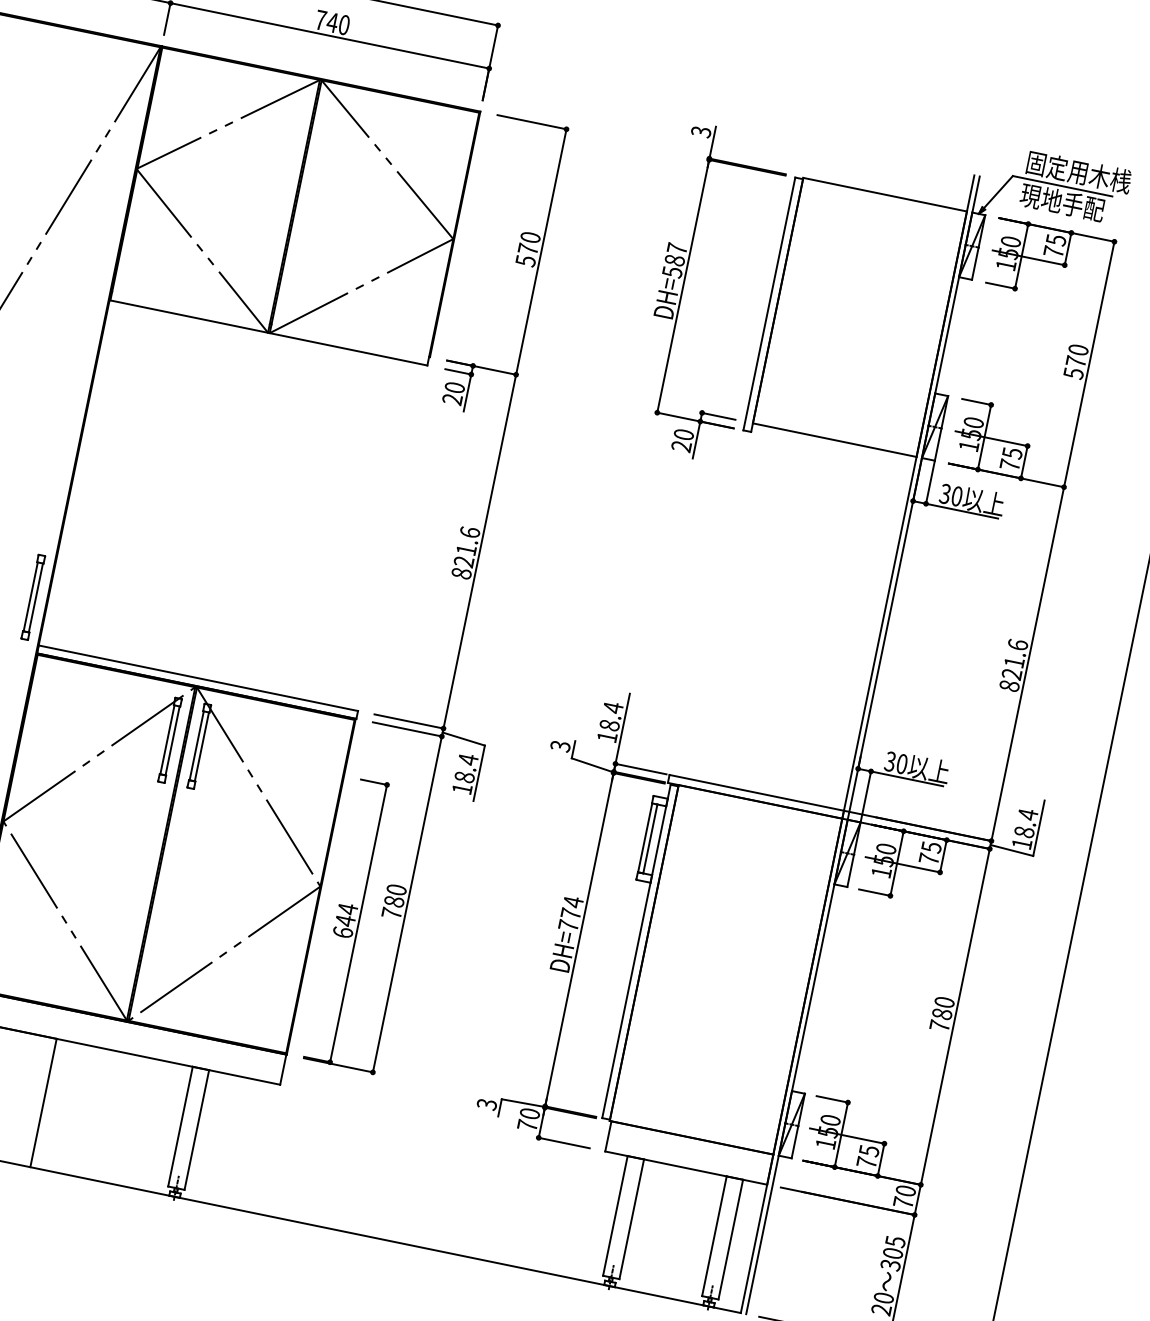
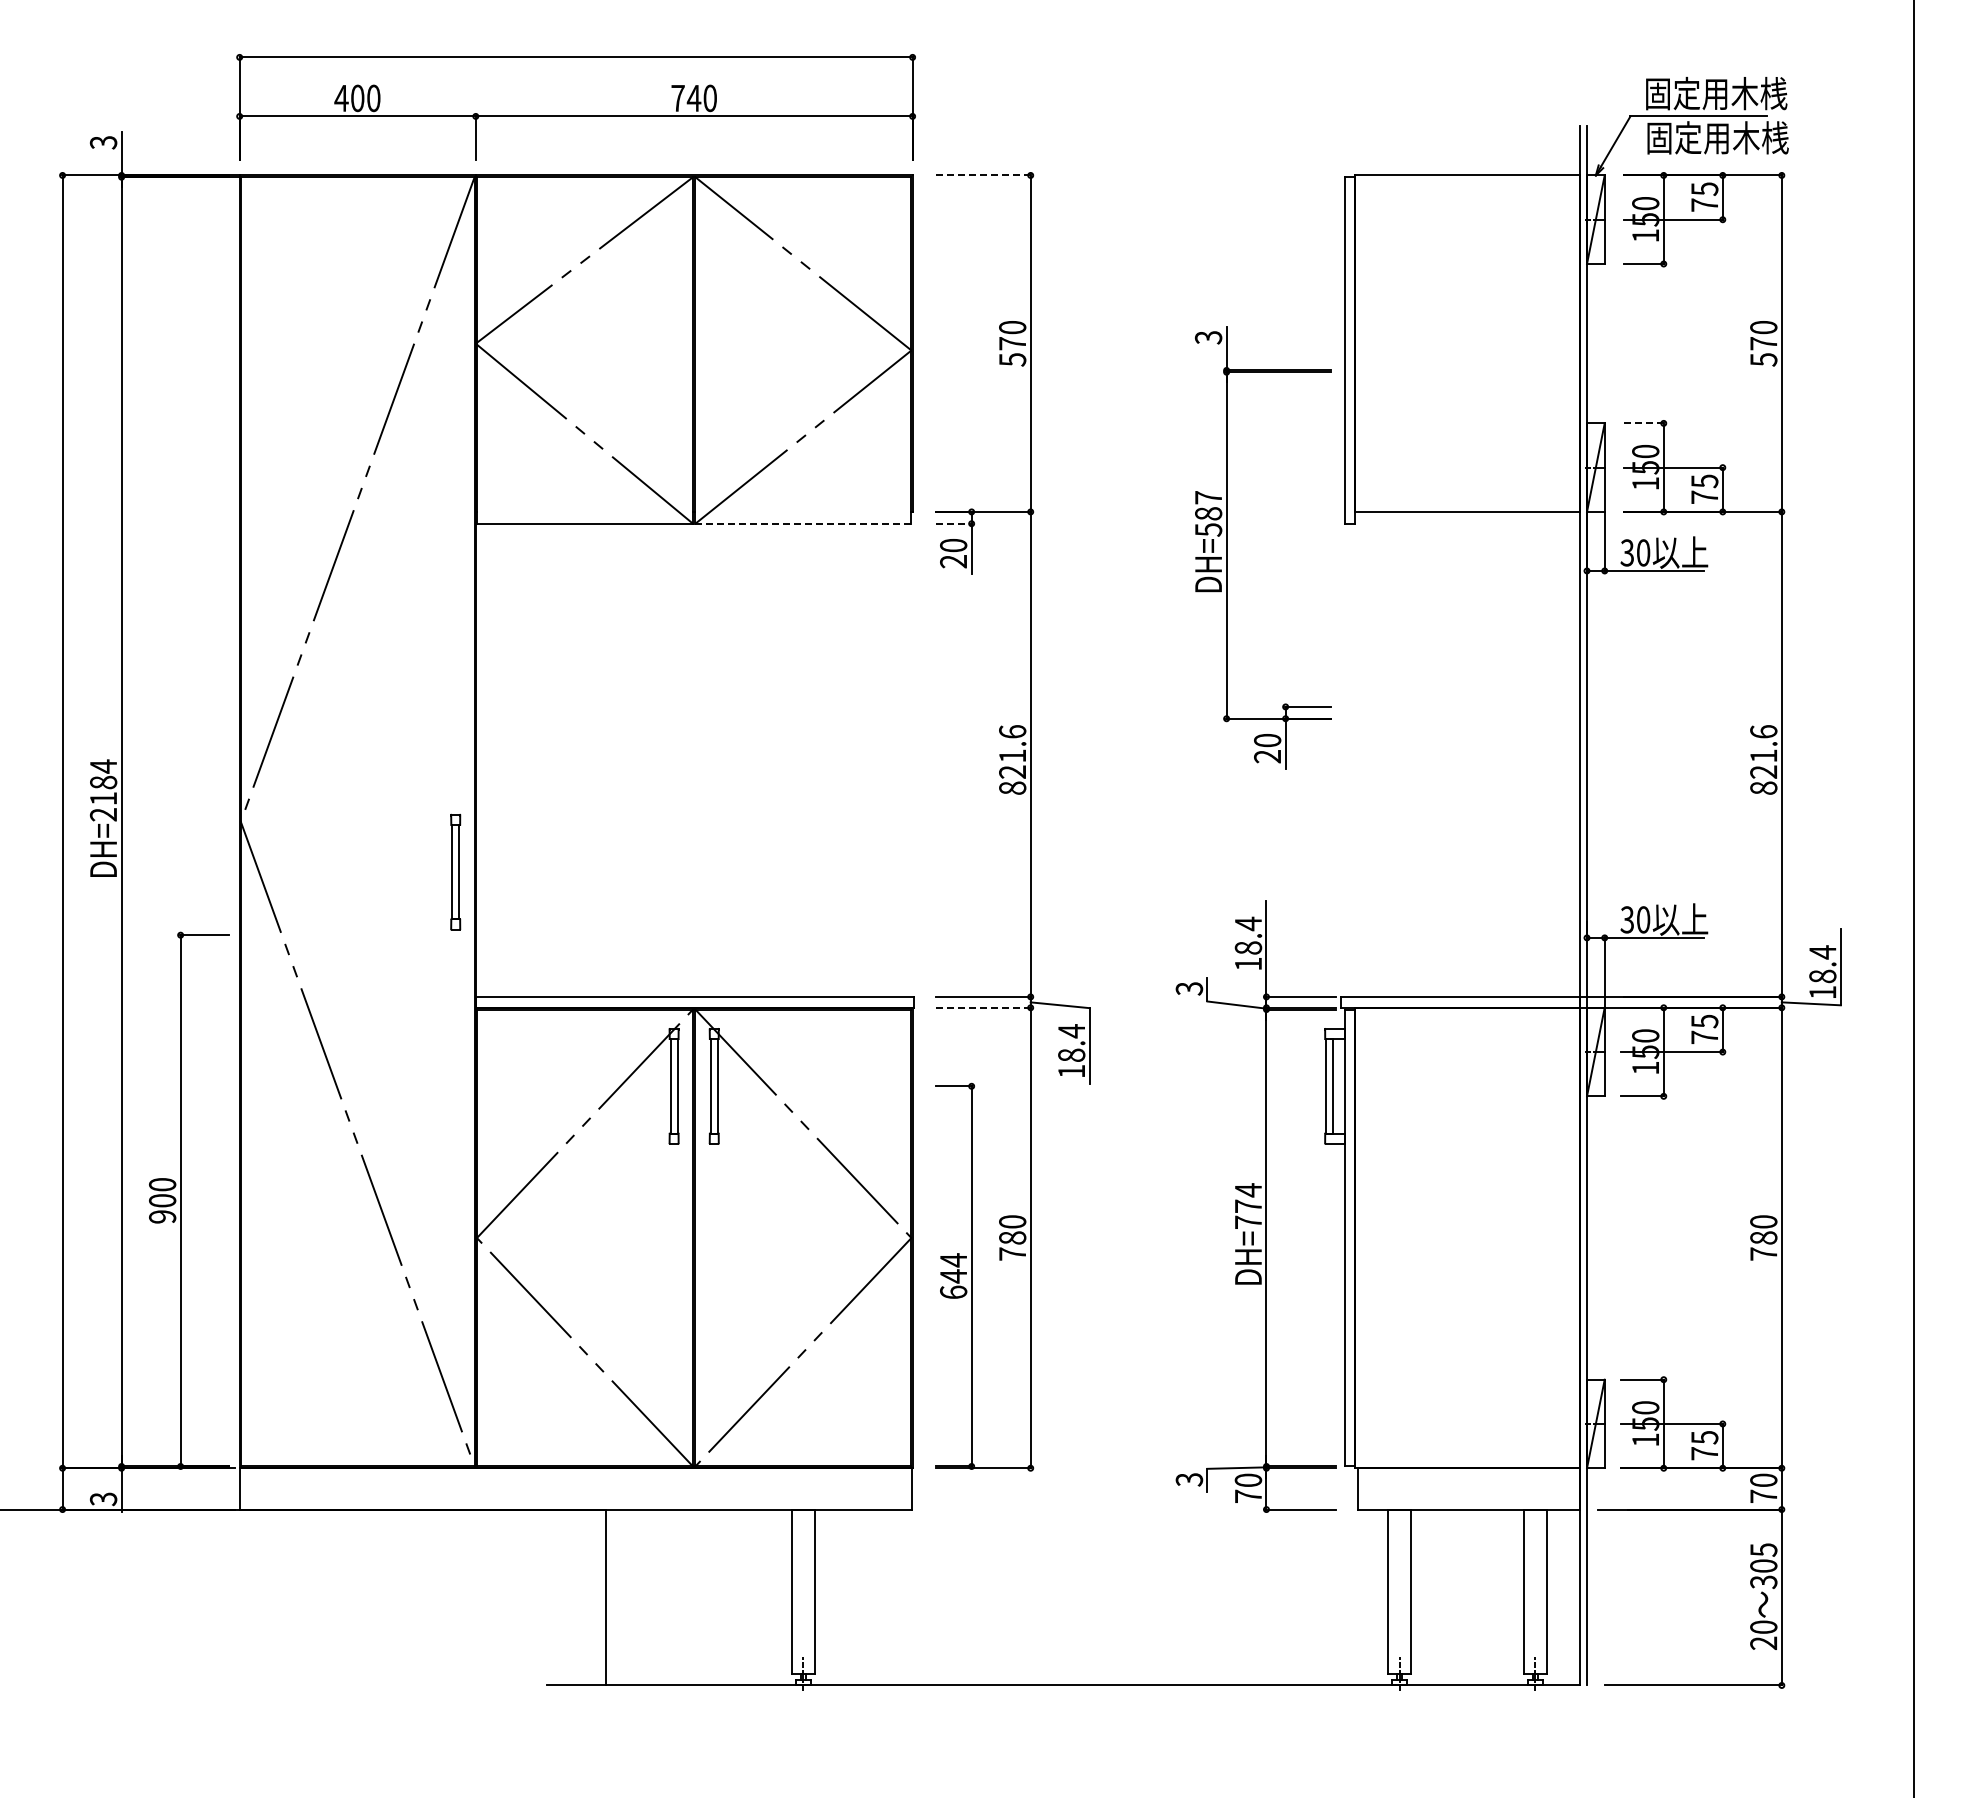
line: (532, 122) -> (983, 175), solid -> dashed
text: (1073, 204) -> (1717, 137), 現地手配 -> 固定用木桟
part: (683, 287) -> (1227, 547), moved
line: (348, 349) -> (803, 523), solid -> dashed
line: (458, 371) -> (954, 523), solid -> dashed
line: (977, 402) -> (1644, 423), solid -> dashed
part: (33, 596) -> (455, 871), moved
line: (407, 729) -> (983, 1007), solid -> dashed

